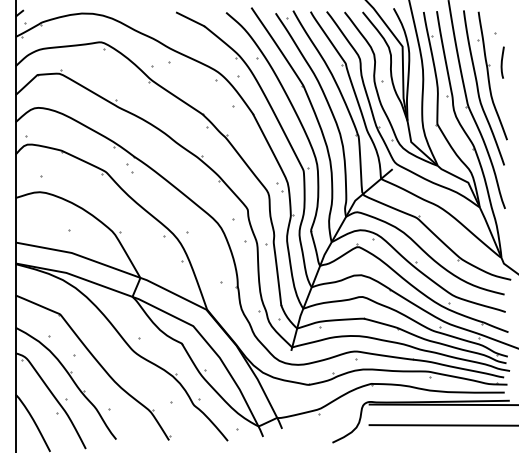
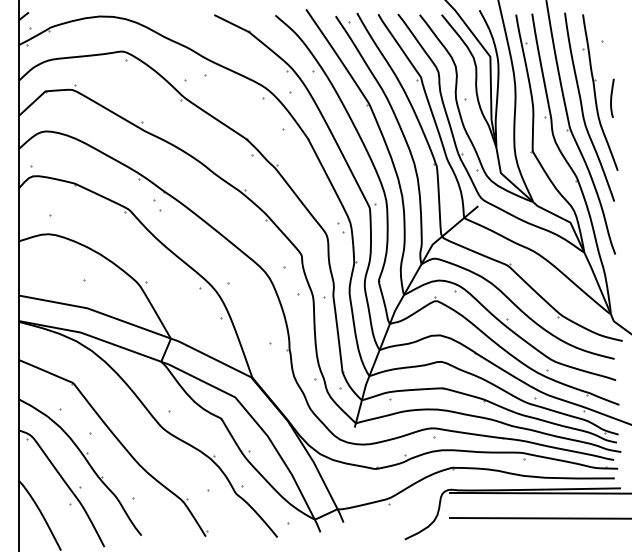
curve: (502, 61) -> (612, 97), moved

